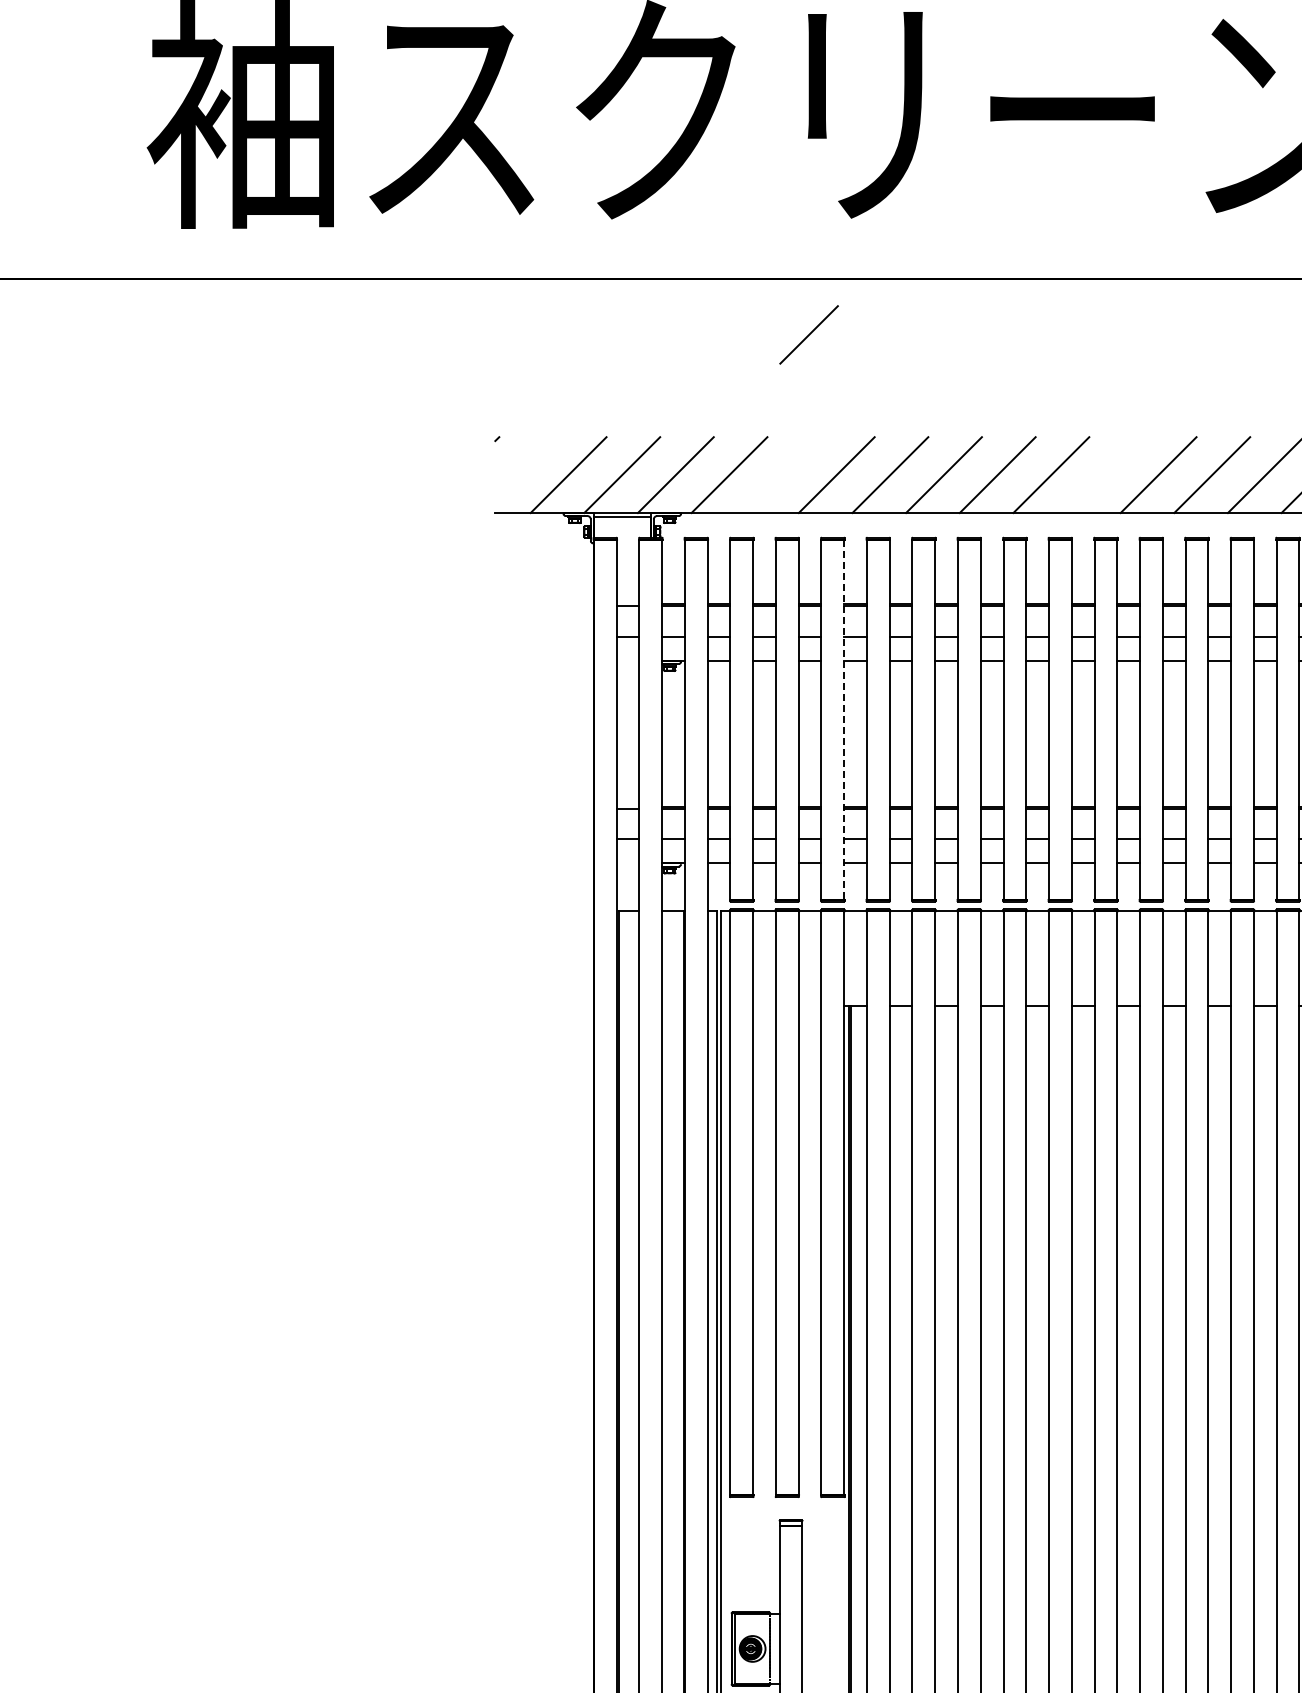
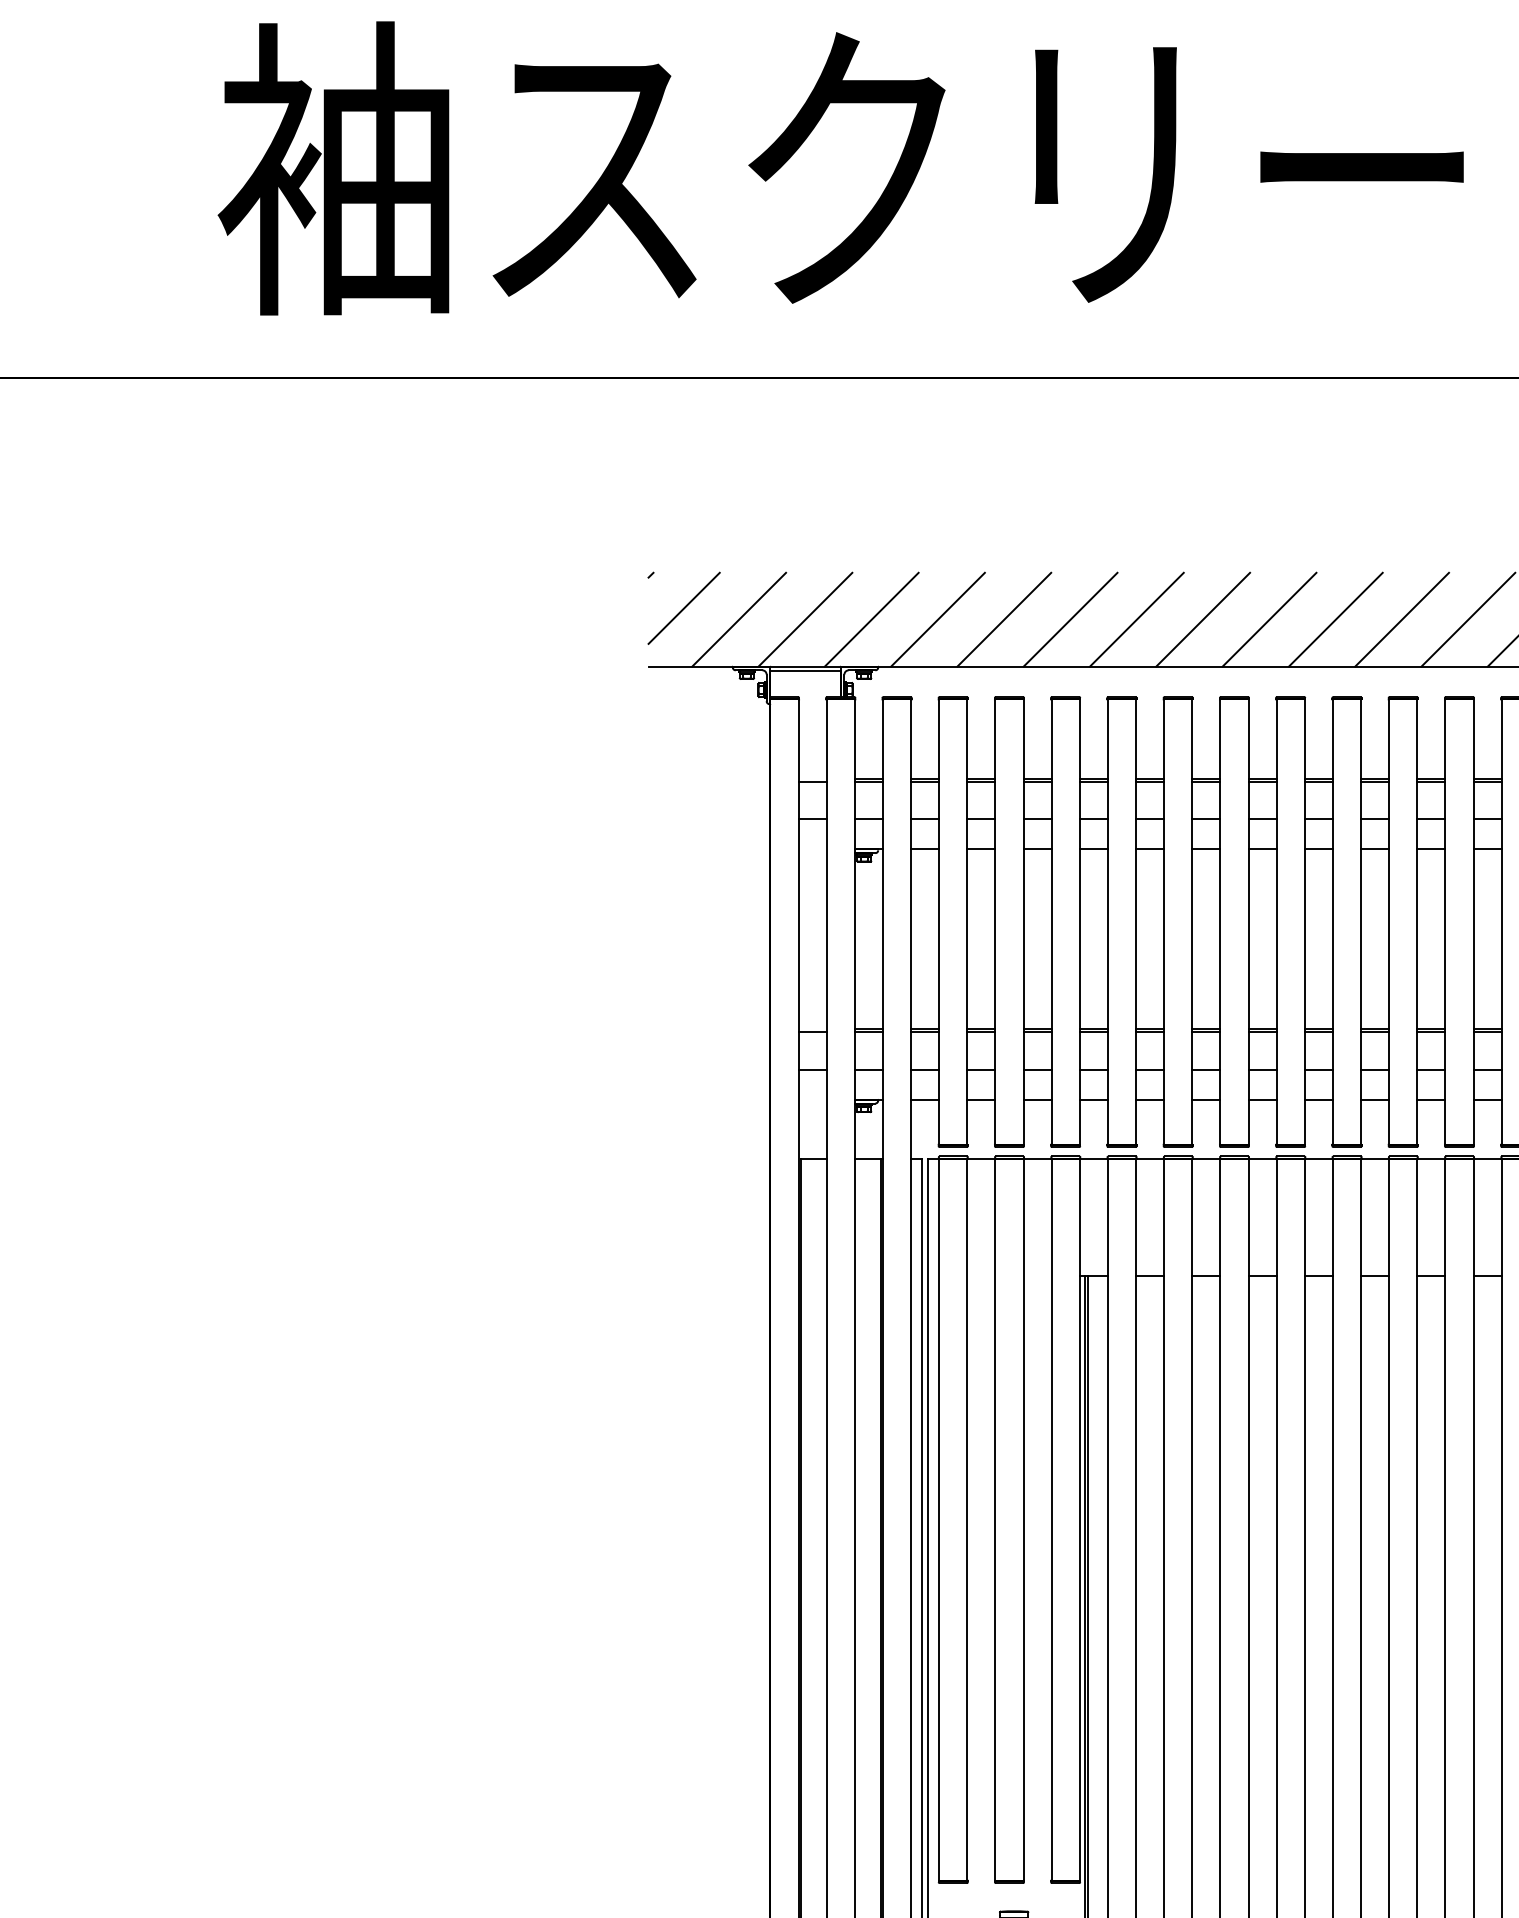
line: (808, 334) -> (683, 607), moved
line: (783, 475) -> (1004, 620), added
line: (1104, 475) -> (1401, 620), added
line: (844, 720) -> (1080, 923), dashed -> solid

